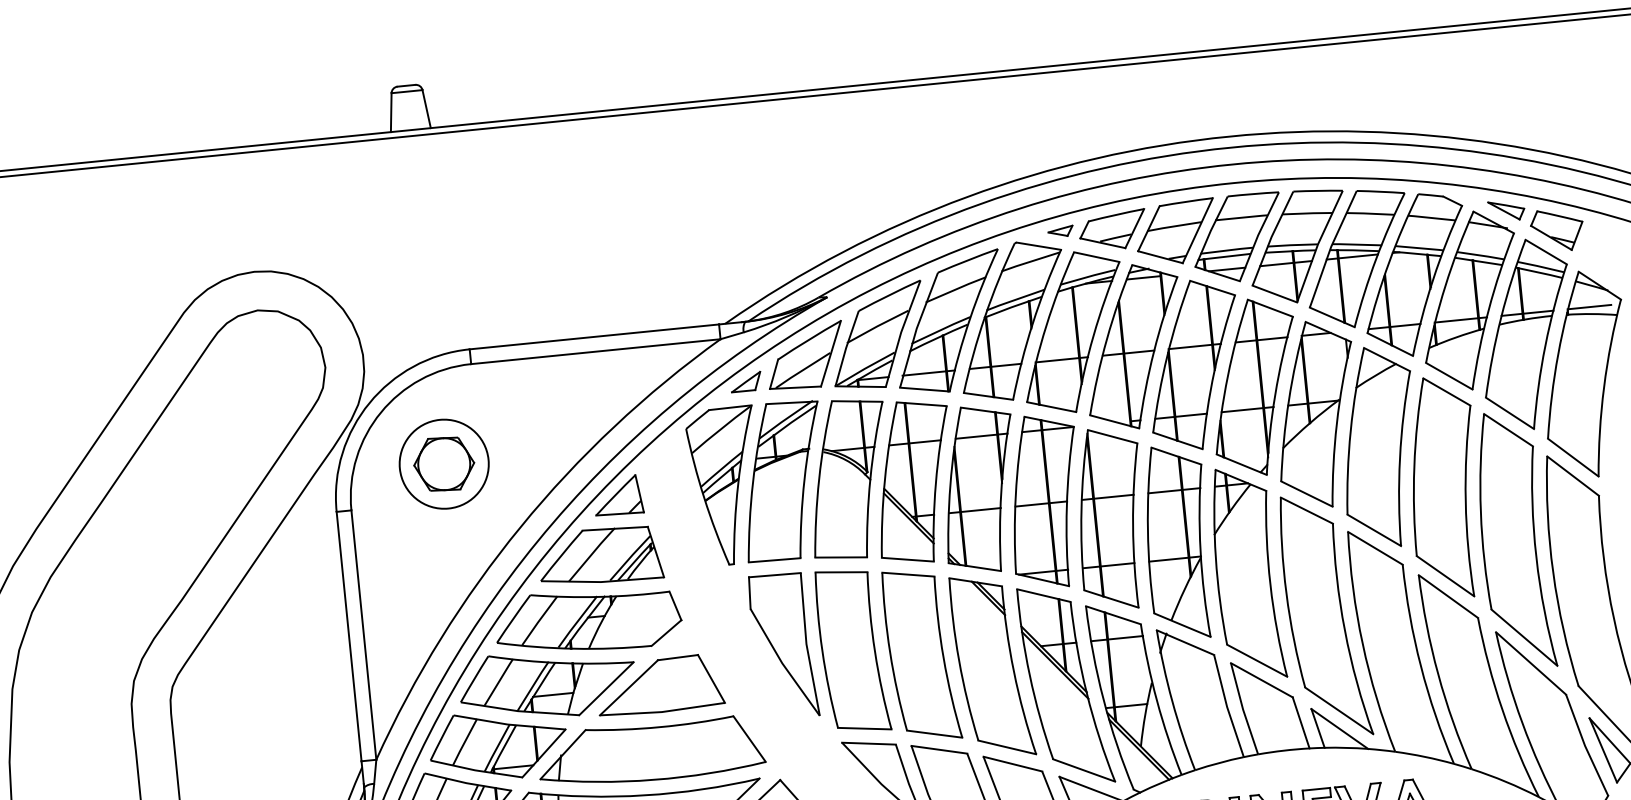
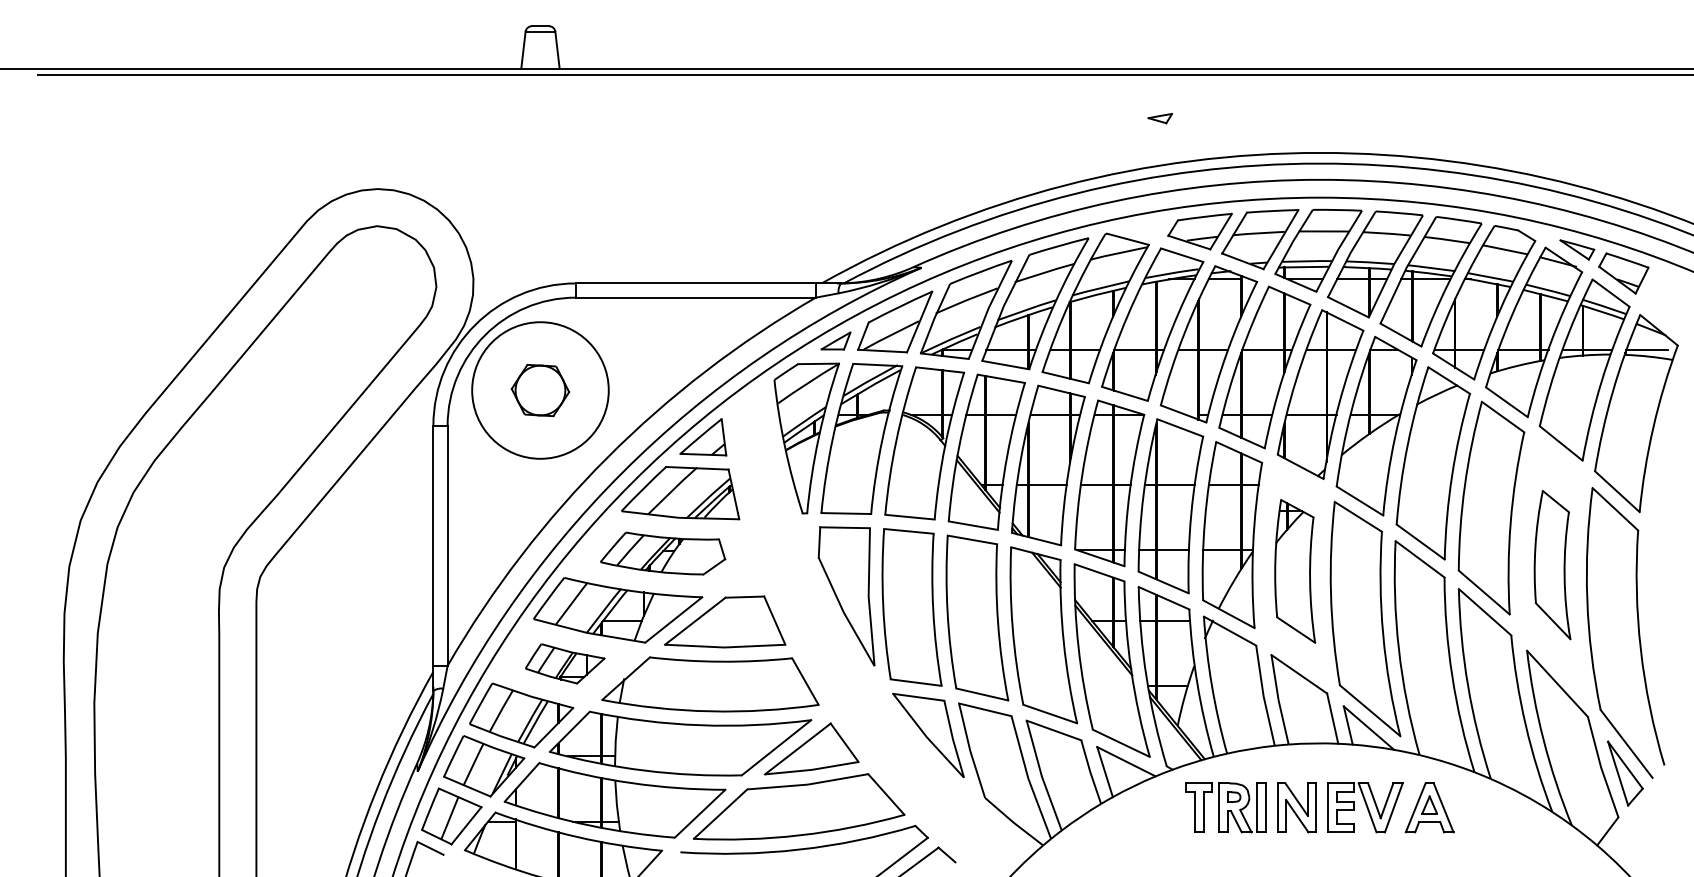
part: (1060, 231) -> (1160, 118), moved
circle: (444, 464) -> (540, 390), size x1.6
part: (1513, 540) -> (1552, 564), size x0.6
part: (1246, 574) -> (1294, 571), size x0.7
part: (587, 620) -> (662, 553), size x0.7
part: (497, 745) -> (564, 663), size x0.6

